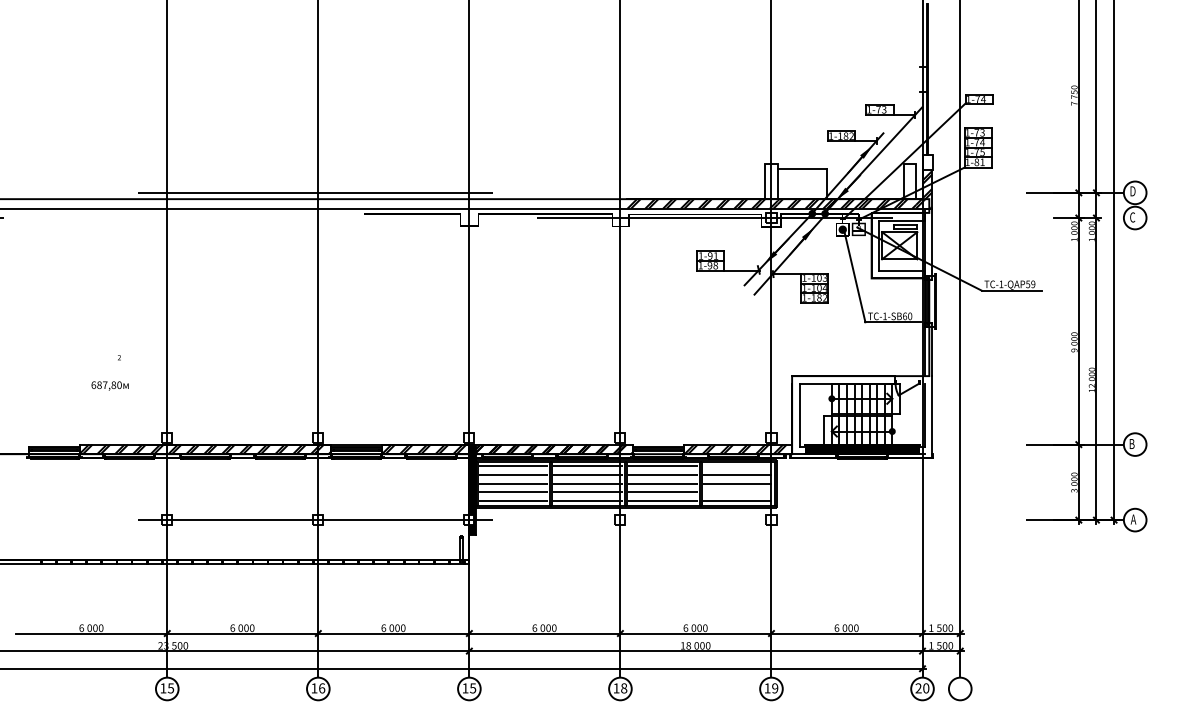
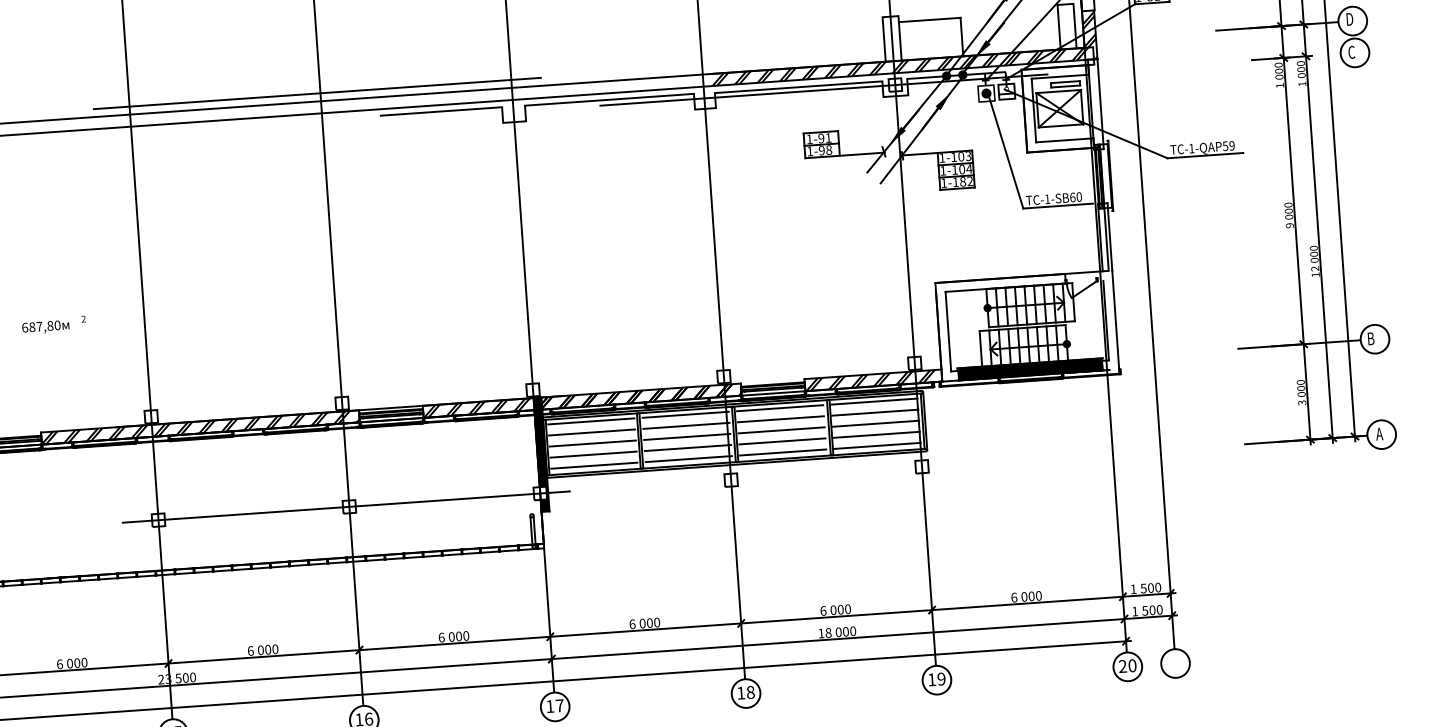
text: (109, 385) -> (44, 326), moved
line: (737, 466) -> (874, 402), added
line: (737, 492) -> (876, 434), added
text: (473, 688) -> (560, 705), 15 -> 17

